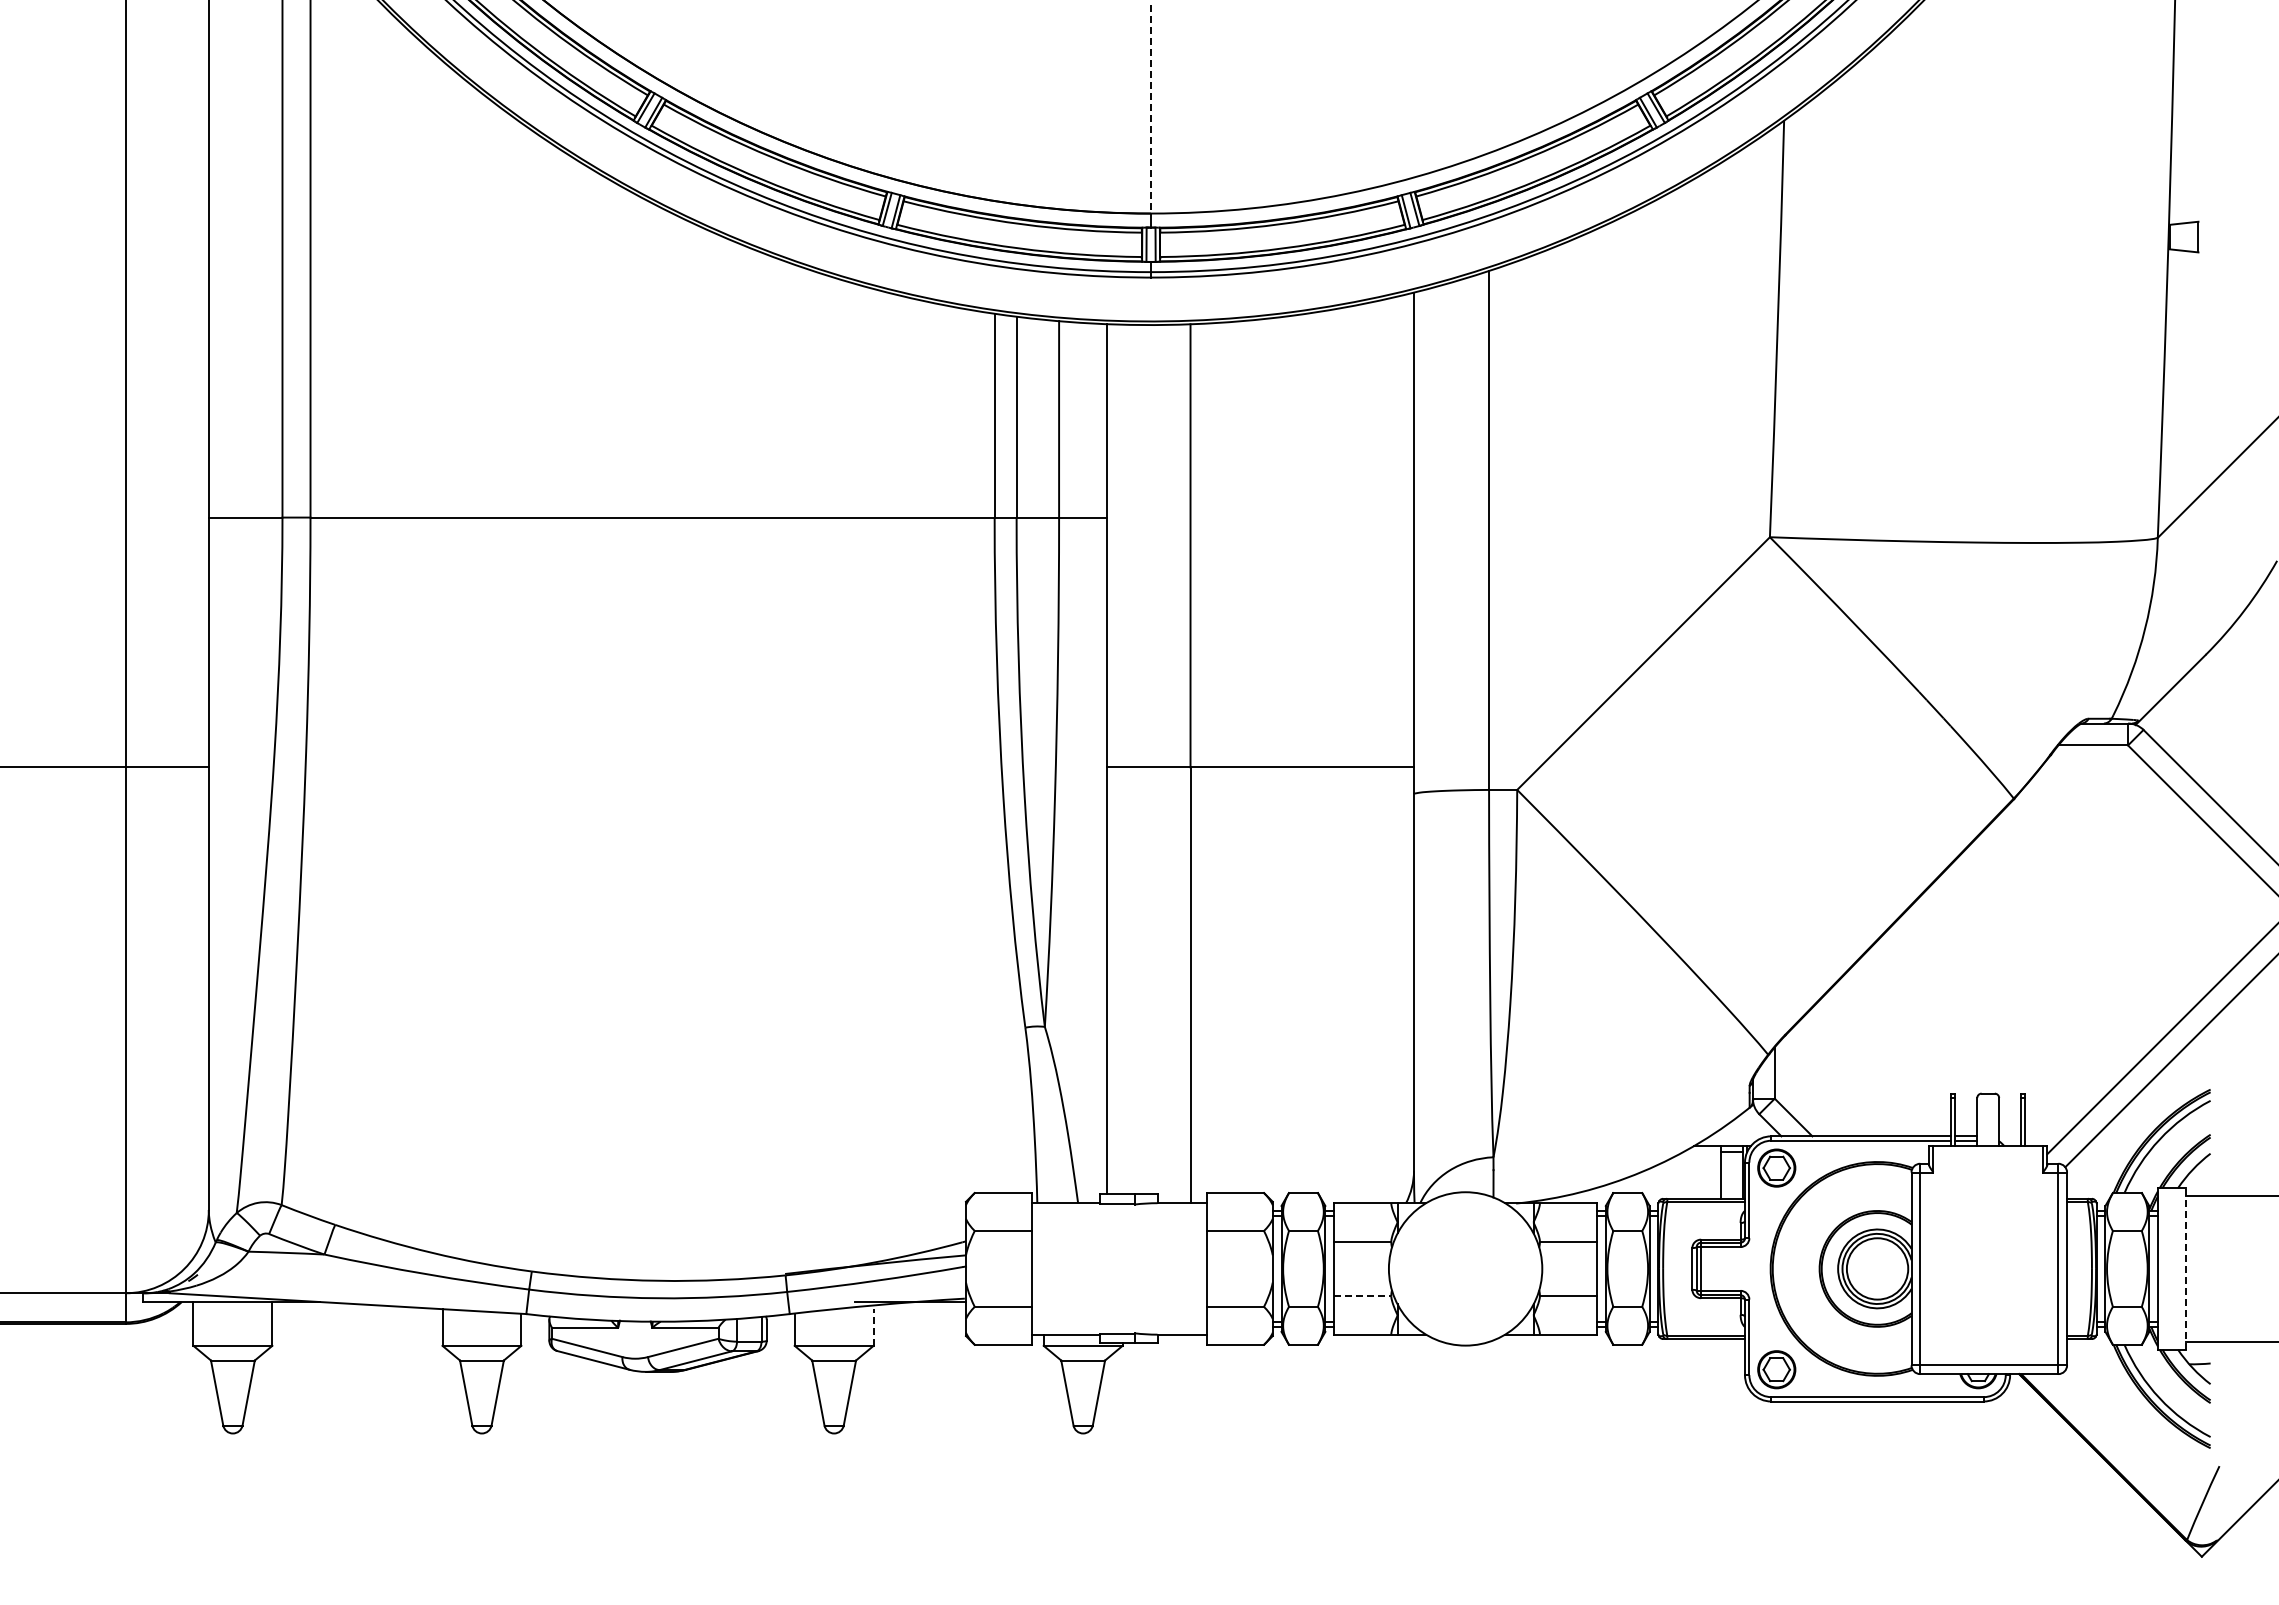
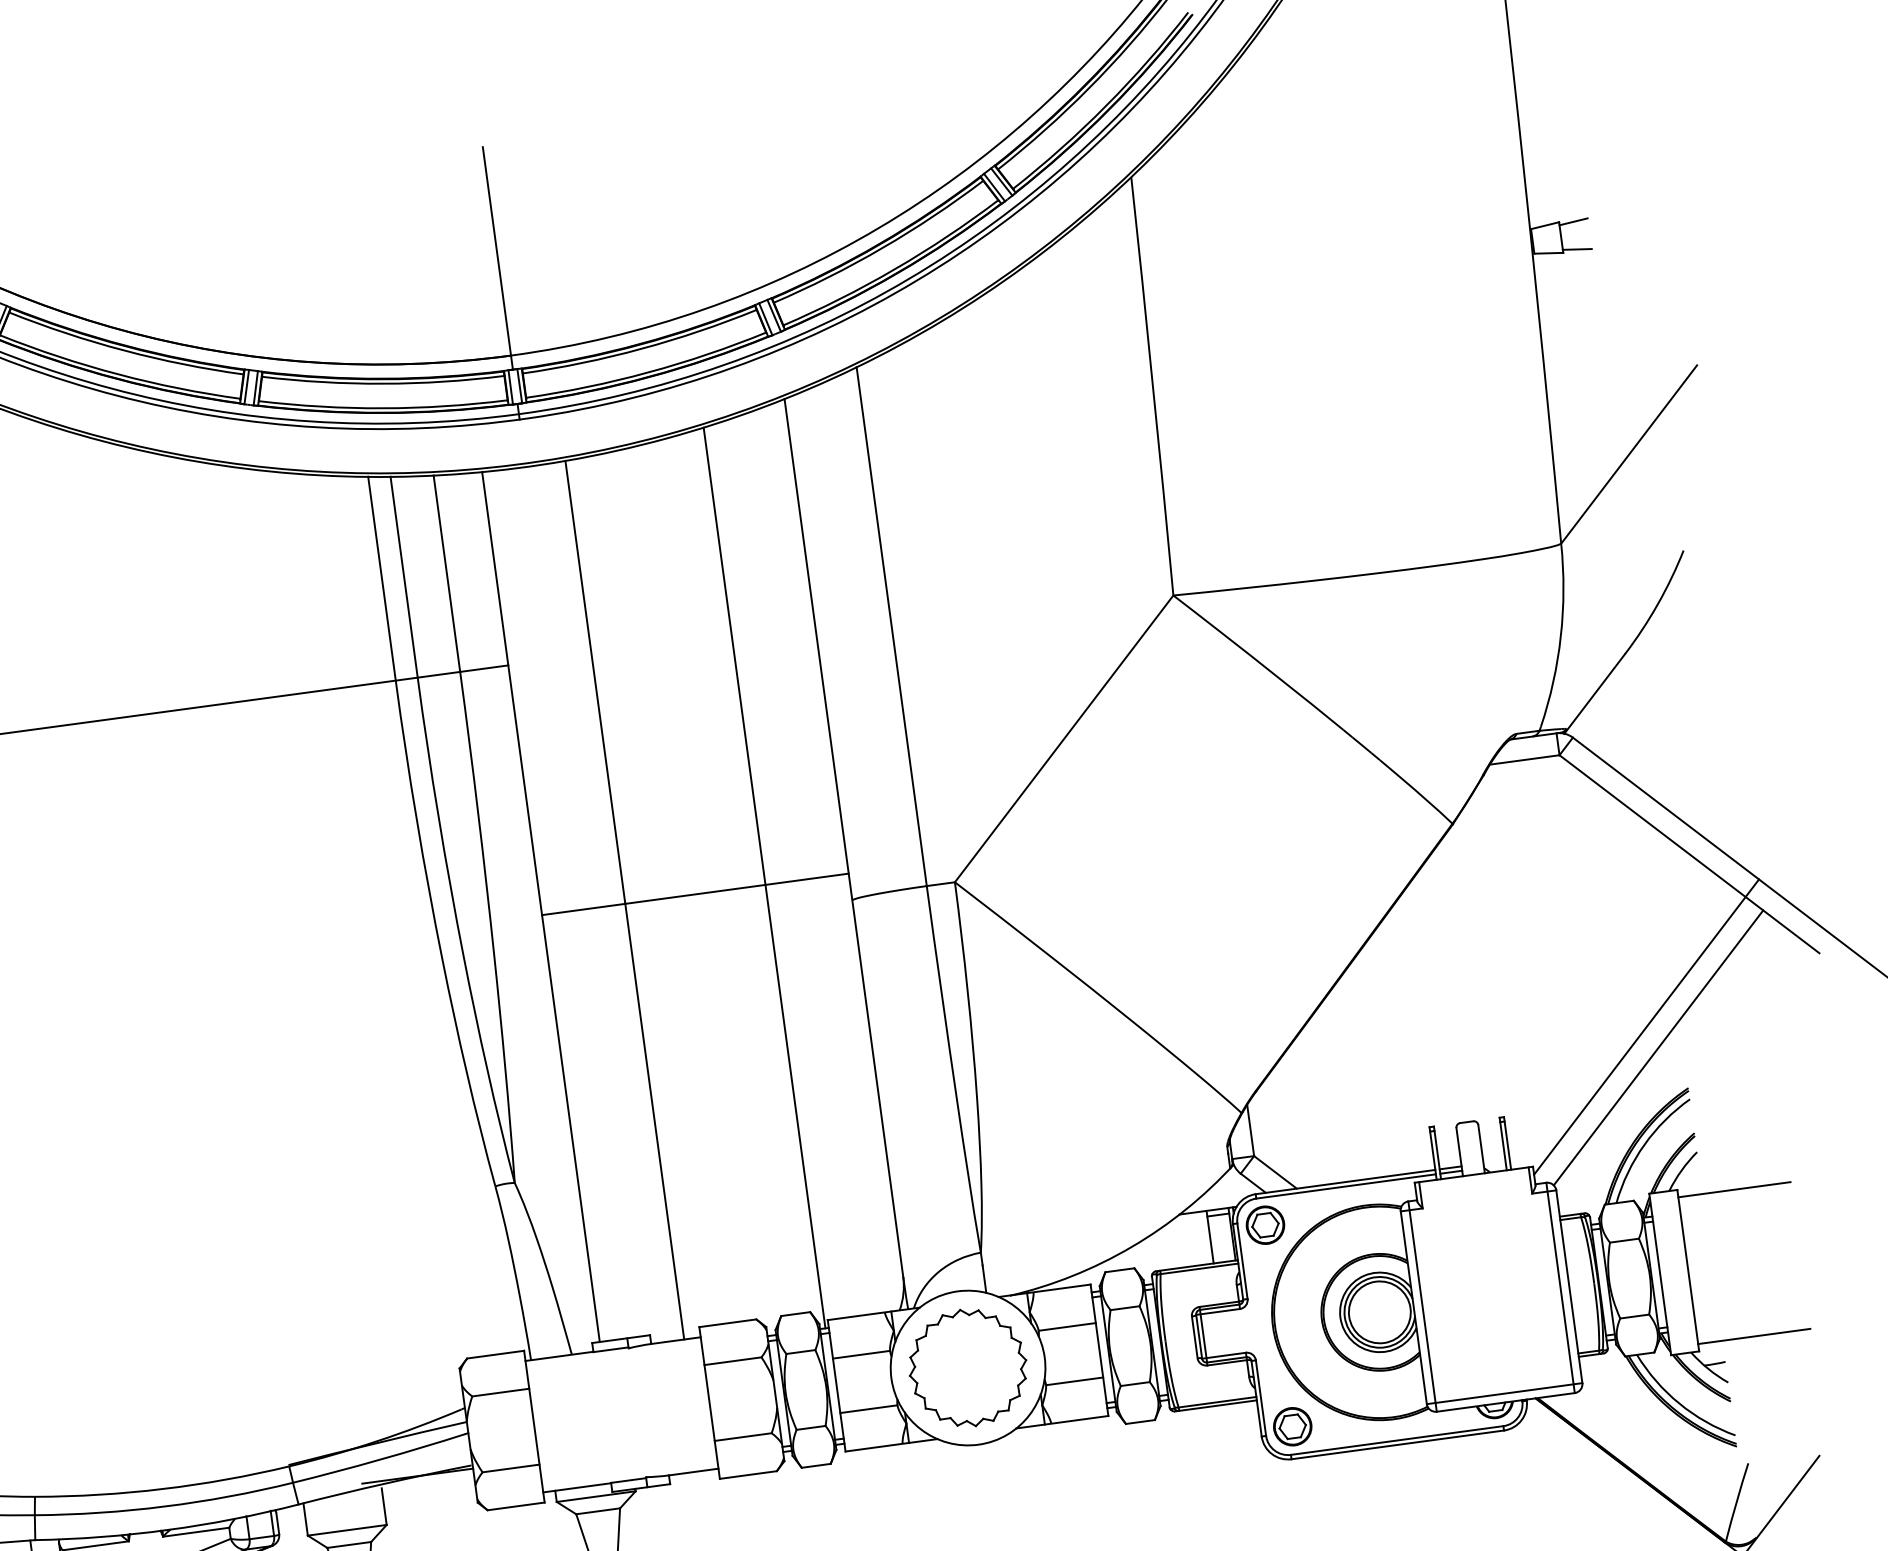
line: (1151, 109) -> (497, 251), dashed -> solid
line: (2212, 222) -> (1573, 221), added
line: (2212, 250) -> (1577, 249), added
line: (1330, 760) -> (764, 878), added
part: (1465, 1268) -> (967, 1367), added
line: (2186, 1268) -> (1688, 1270), dashed -> solid
line: (1362, 1296) -> (868, 1409), dashed -> solid
line: (873, 1327) -> (384, 1506), dashed -> solid

